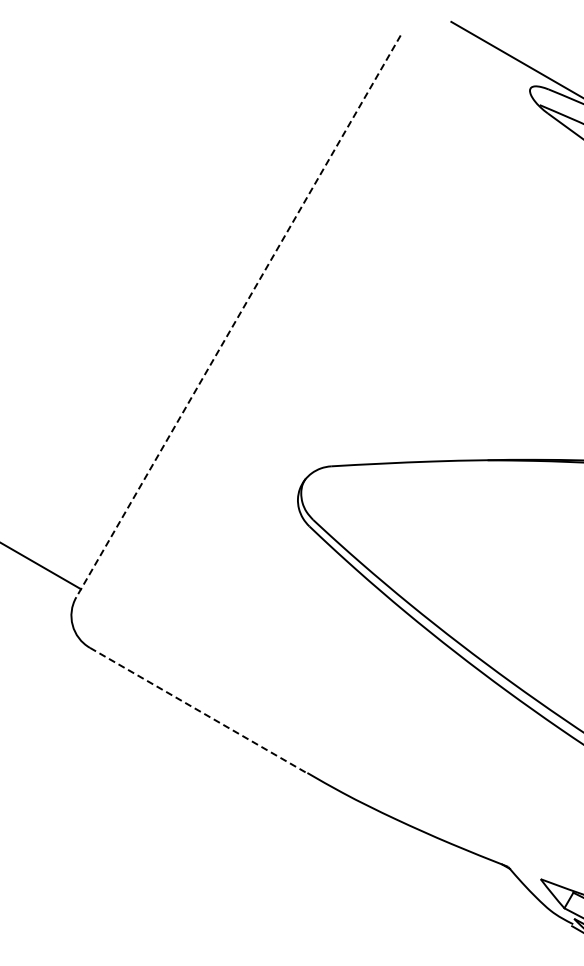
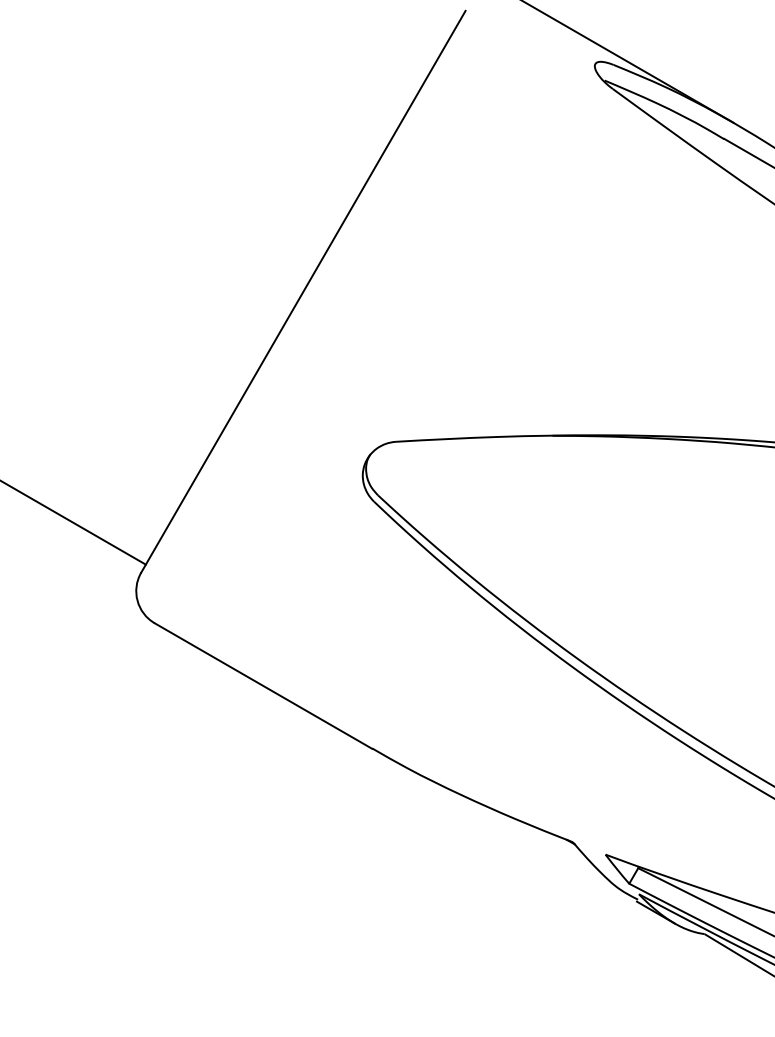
line: (238, 317) -> (303, 292), dashed -> solid
line: (198, 711) -> (263, 686), dashed -> solid

